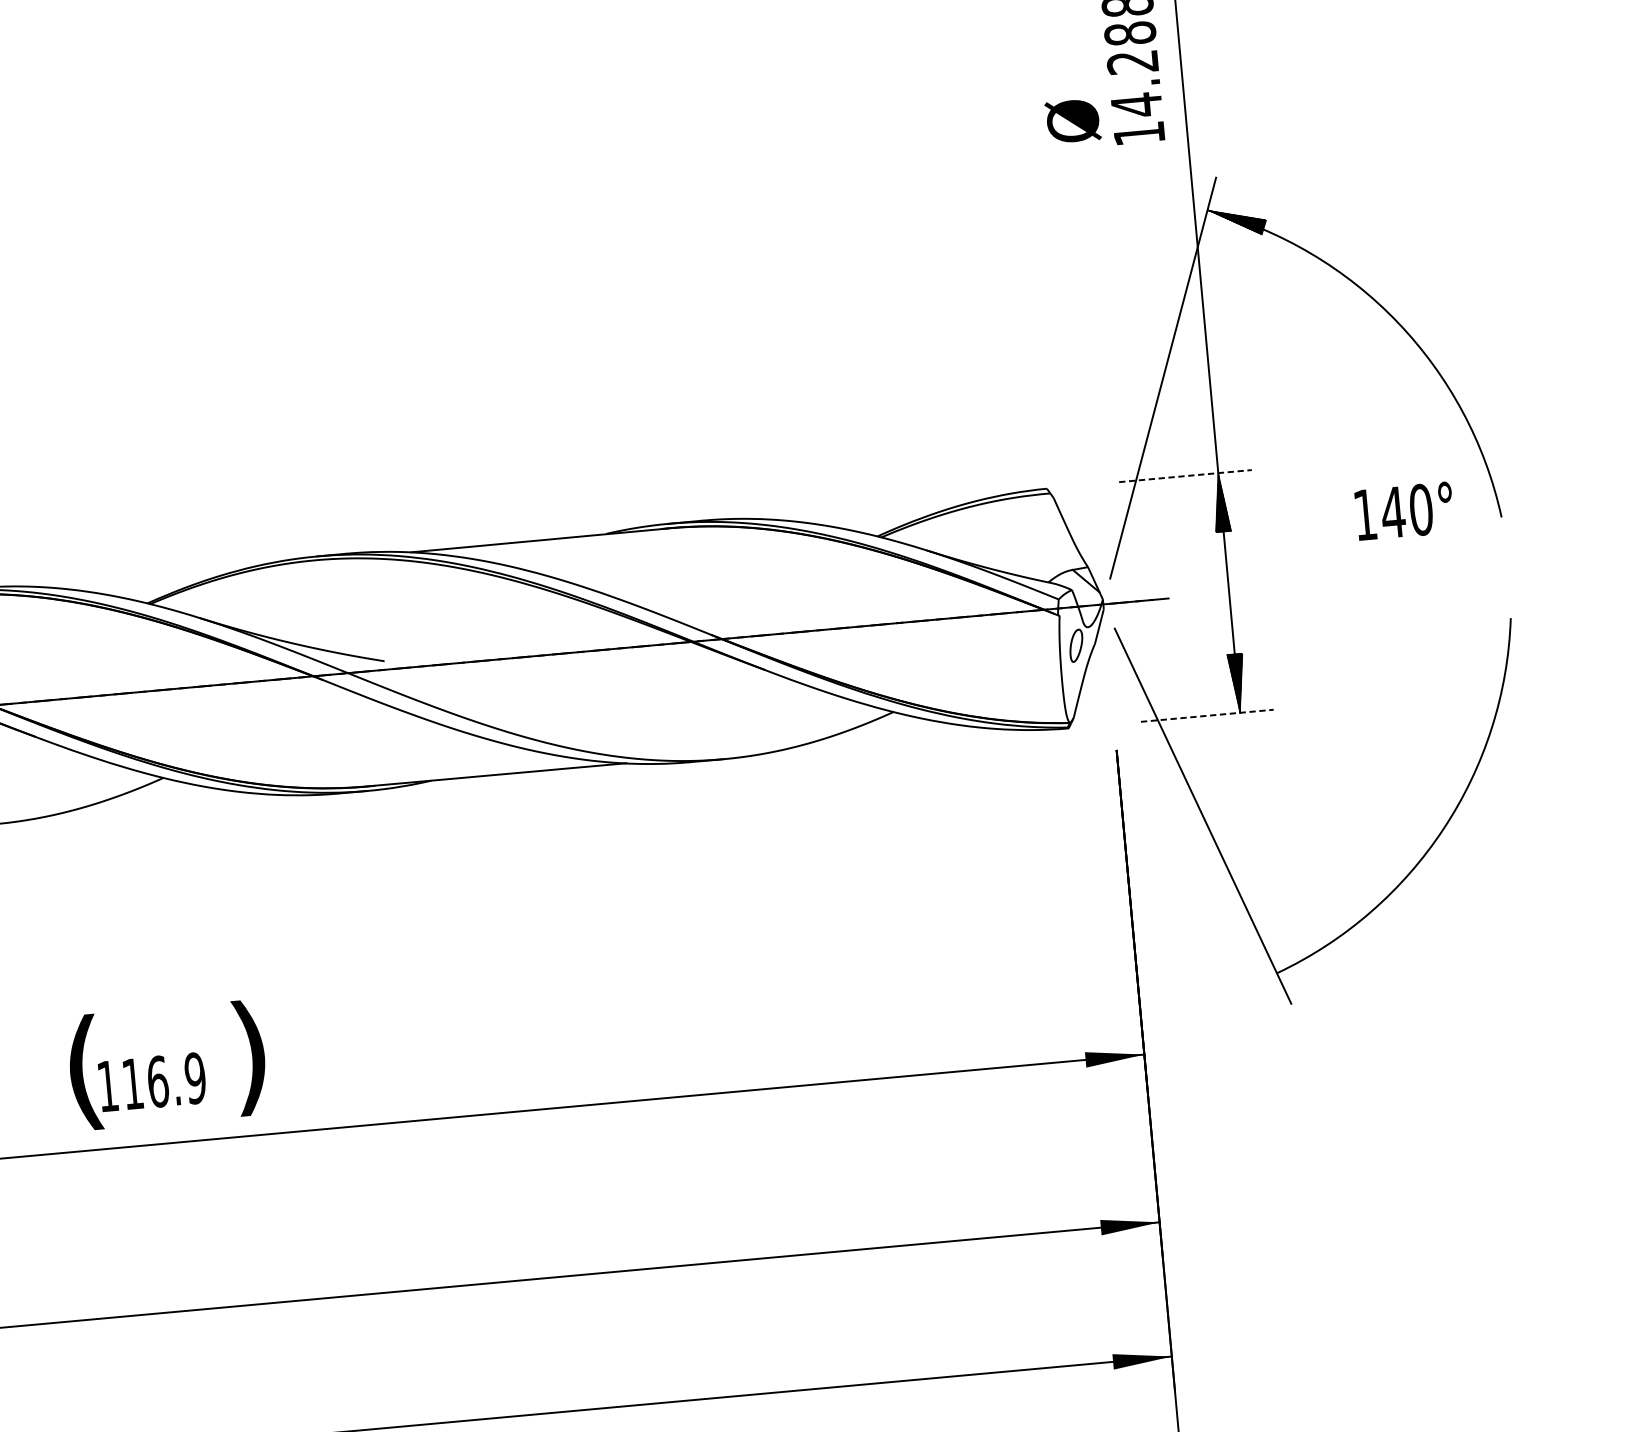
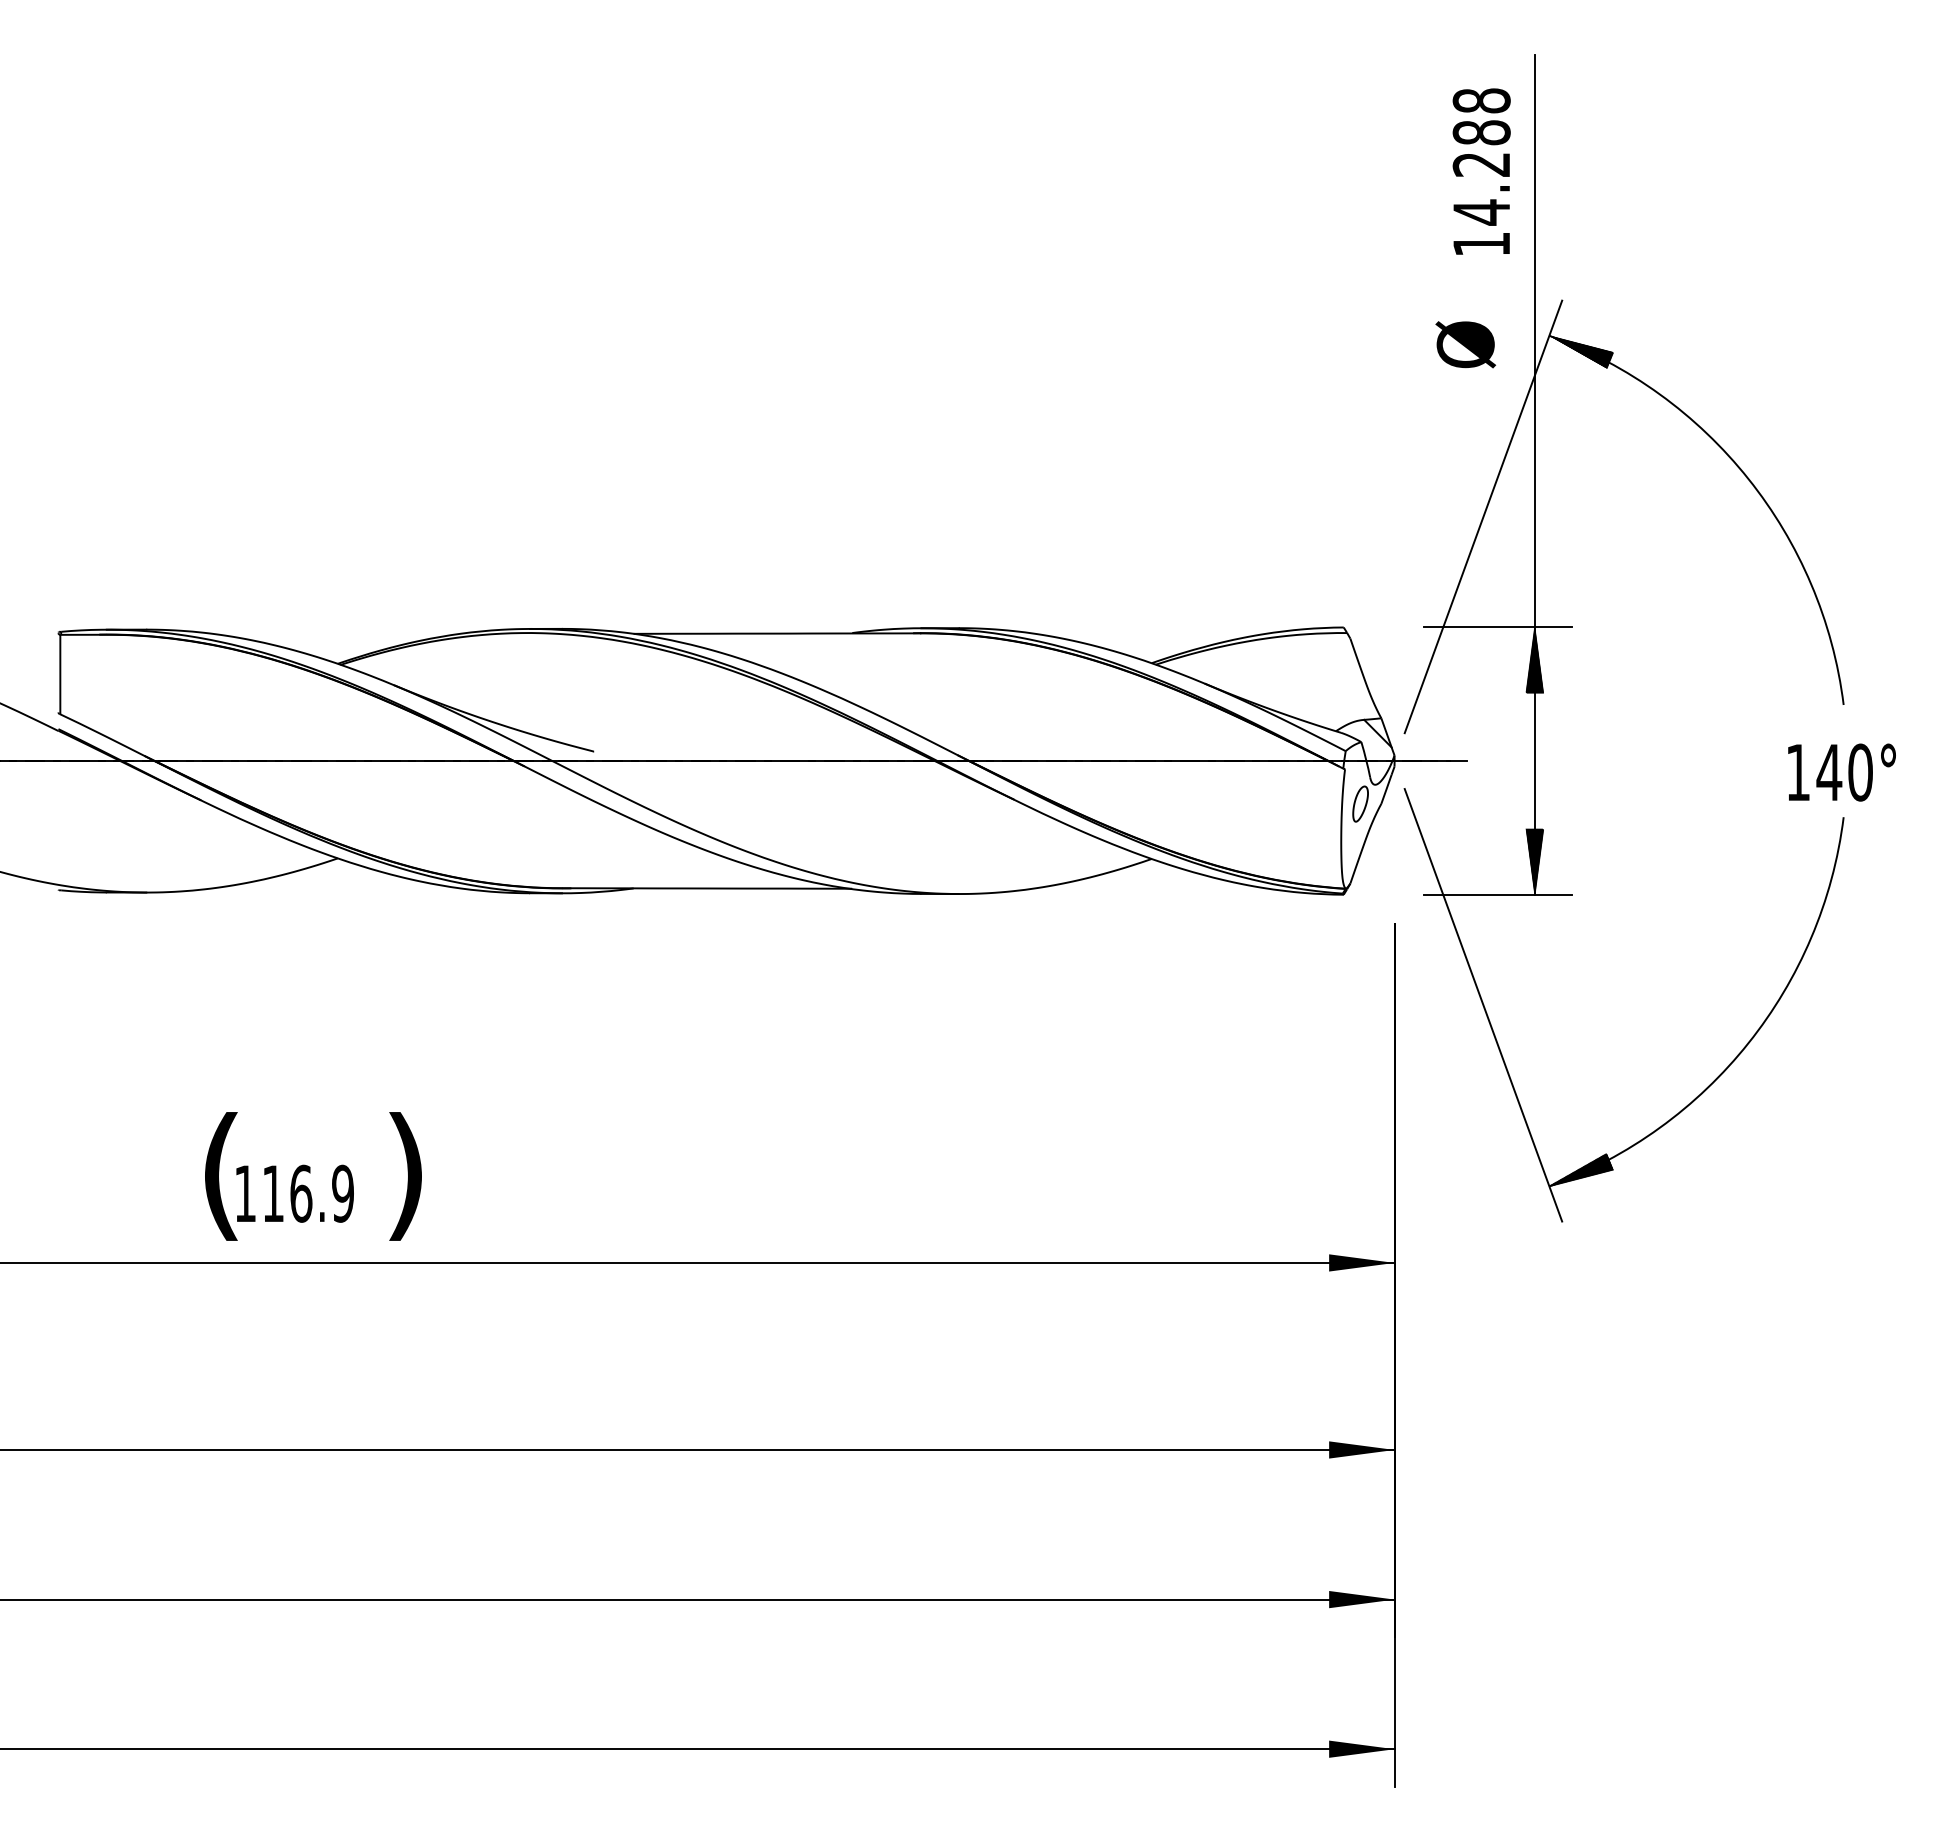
text: (1072, 120) -> (1465, 344), moved
line: (1185, 476) -> (1498, 627), dashed -> solid
text: (1404, 511) -> (1841, 772), moved
line: (1207, 715) -> (1498, 894), dashed -> solid
hatch: (1304, 955) -> (1581, 1169), added

